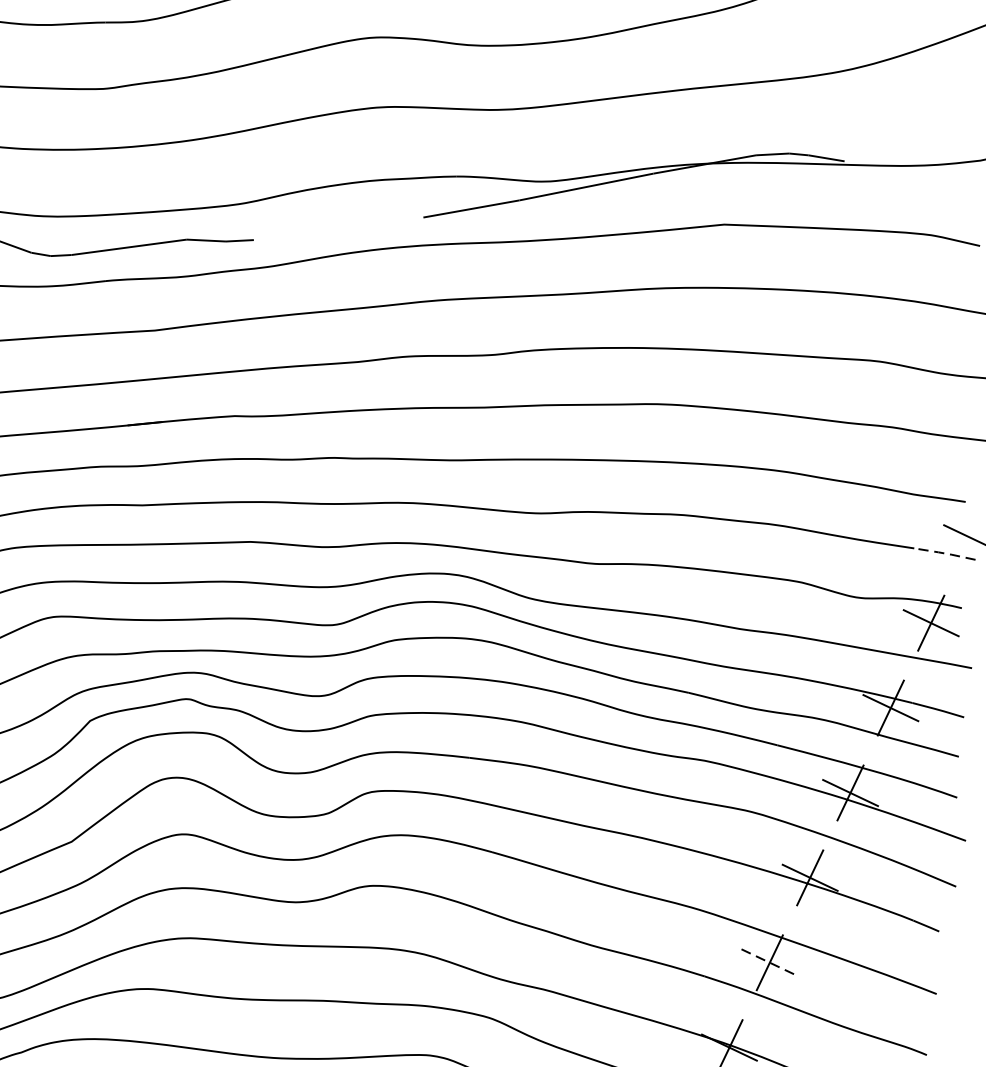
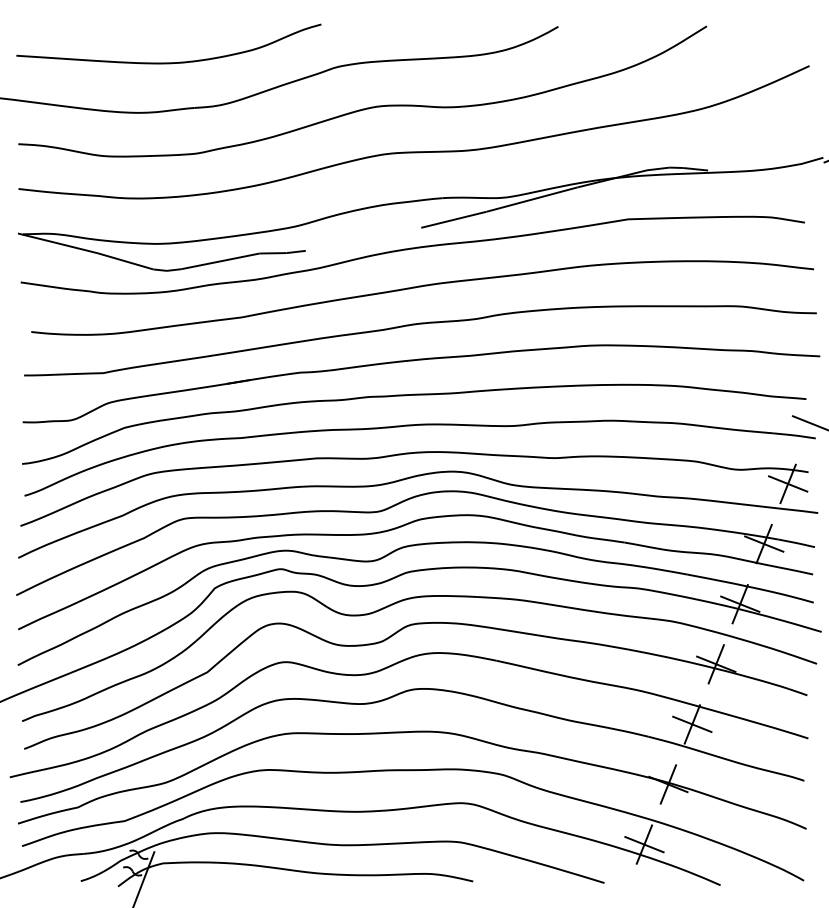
line: (944, 553) -> (794, 435), dashed -> solid
line: (770, 962) -> (692, 724), dashed -> solid

